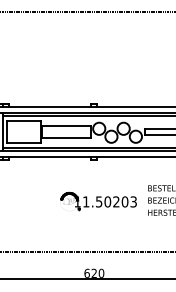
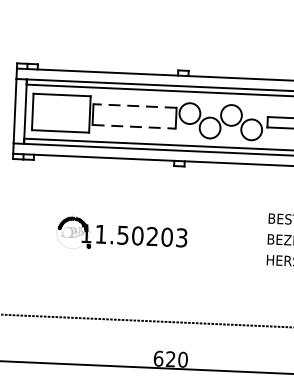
line: (66, 125) -> (134, 105), solid -> dashed
line: (67, 137) -> (135, 126), solid -> dashed
part: (98, 201) -> (122, 234), moved

